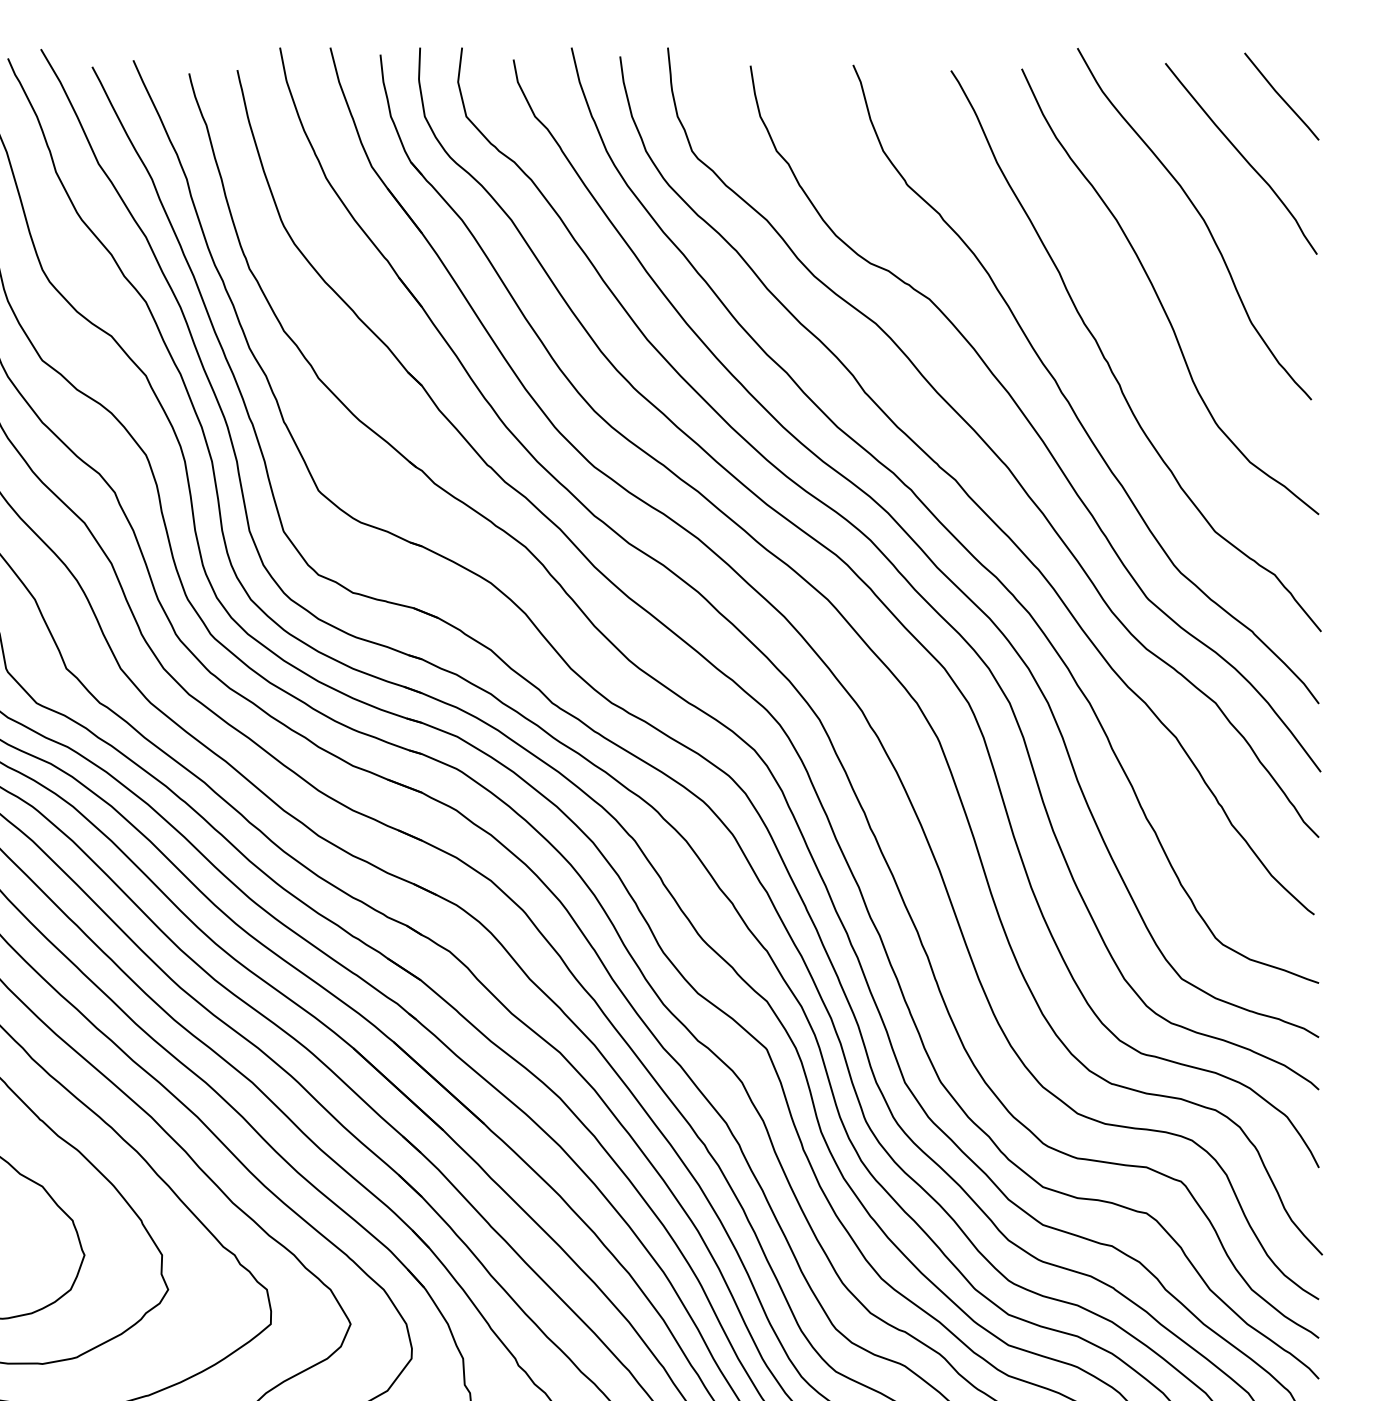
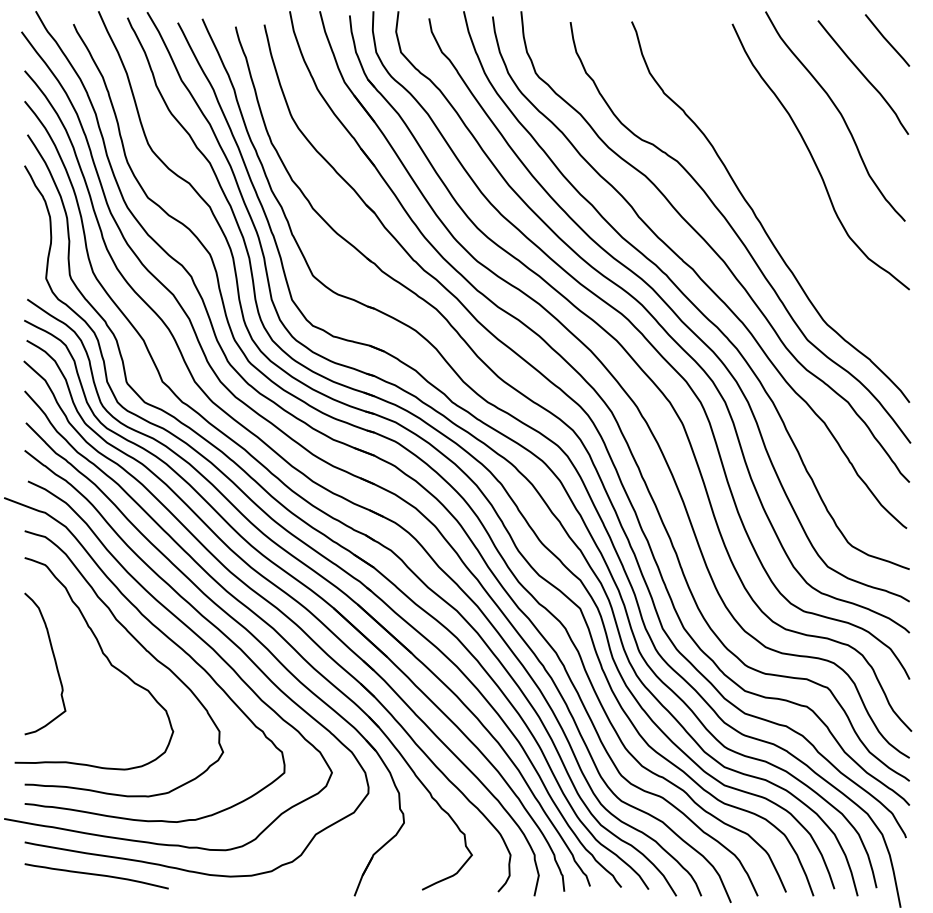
curve: (1110, 364) -> (785, 200), removed

